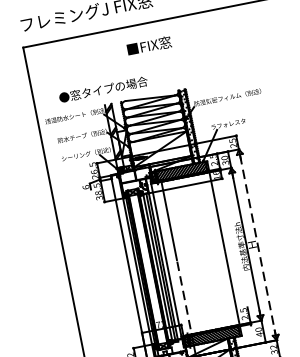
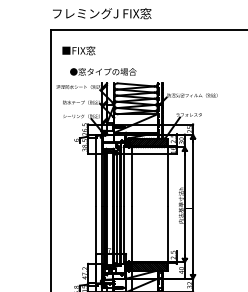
text: (148, 45) -> (78, 50), moved
line: (258, 244) -> (193, 206), dashed -> solid
line: (185, 298) -> (132, 235), dashed -> solid

